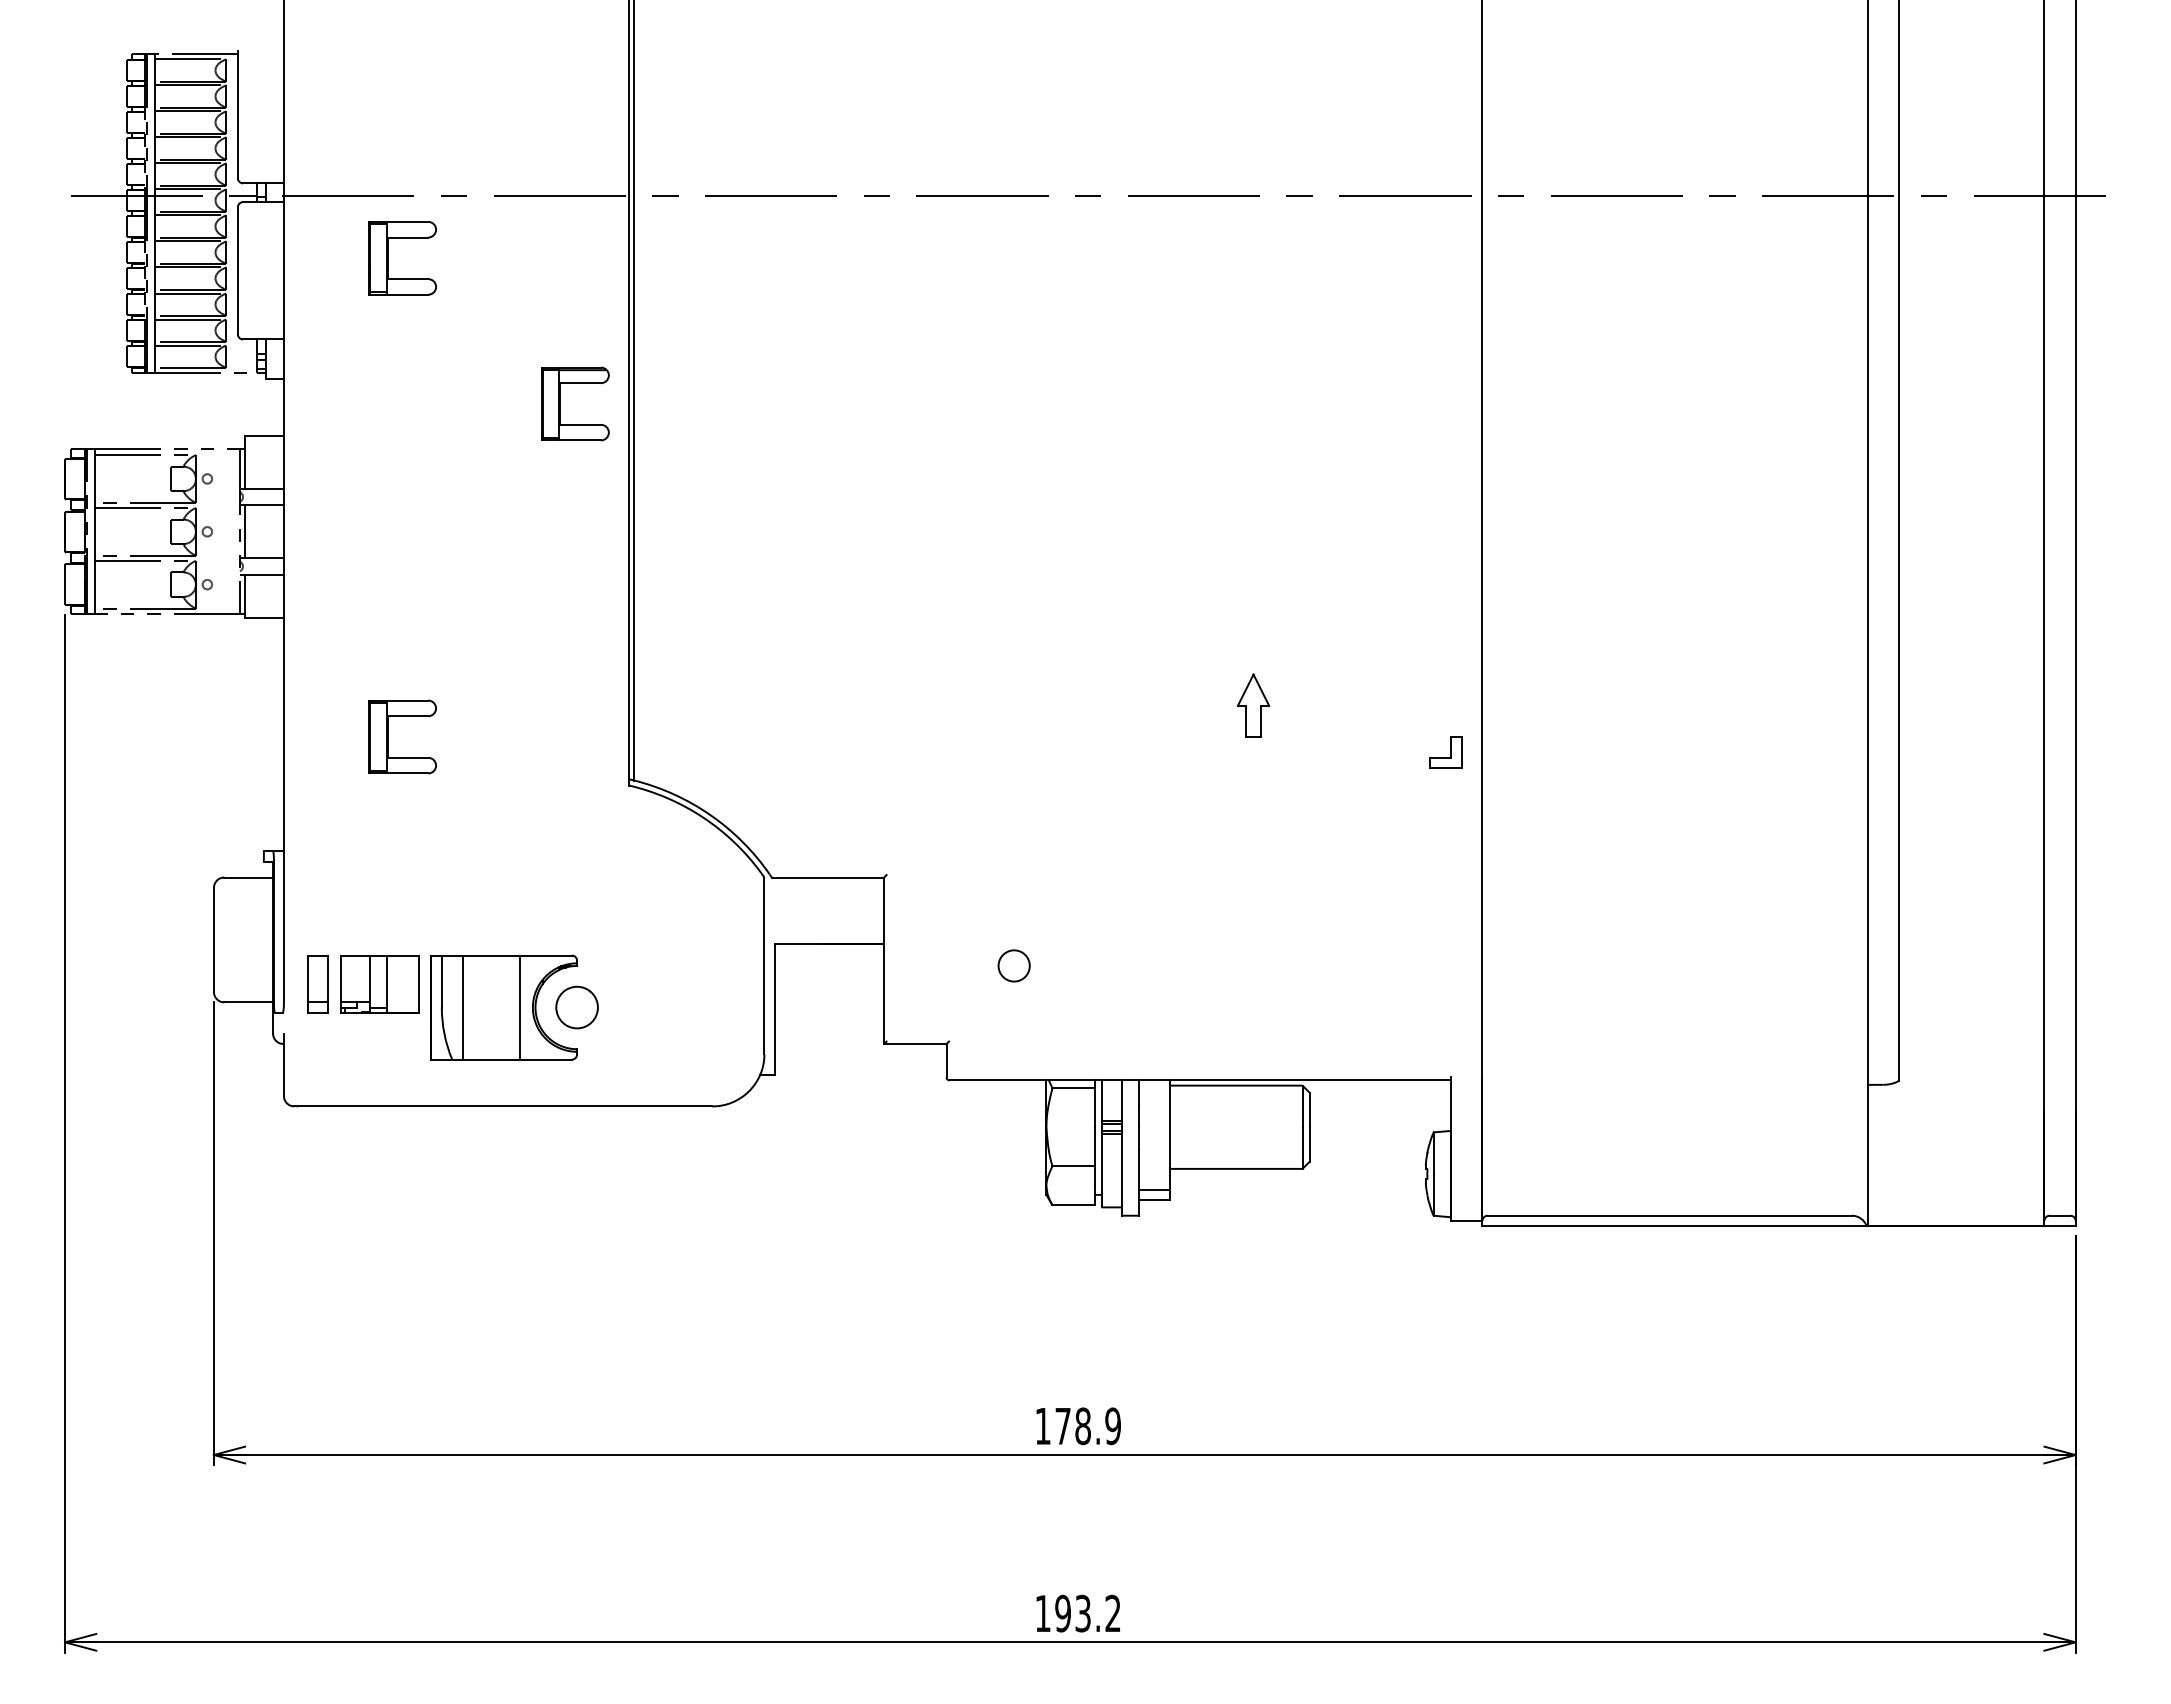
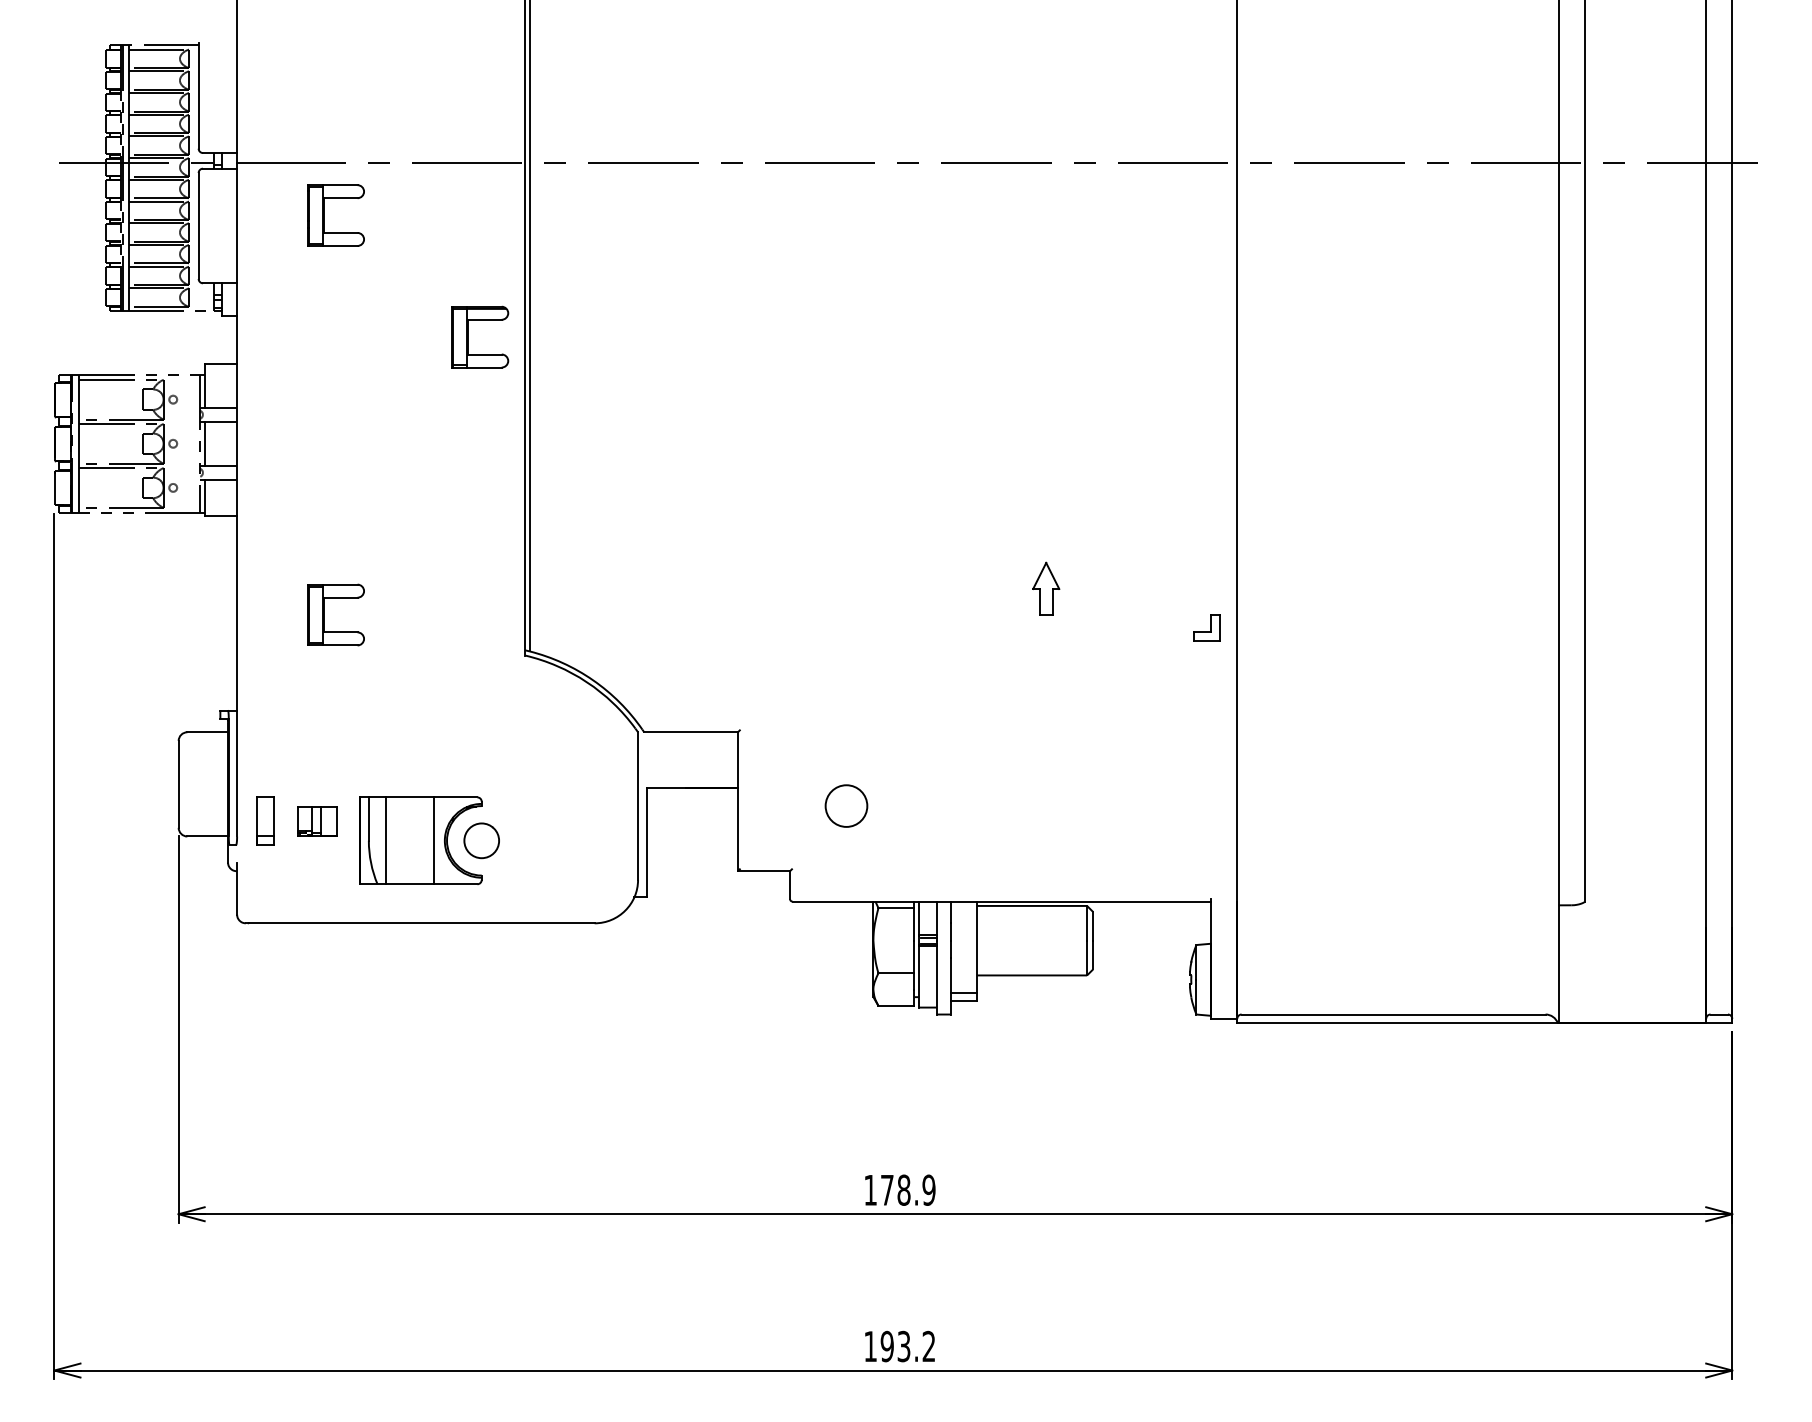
circle: (1013, 965) -> (845, 805), size x1.6
part: (379, 984) -> (316, 821), size x0.6

